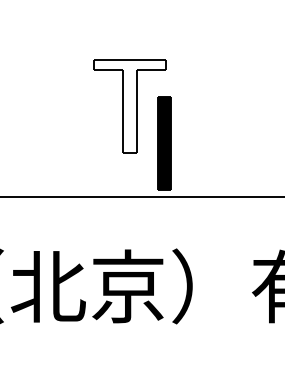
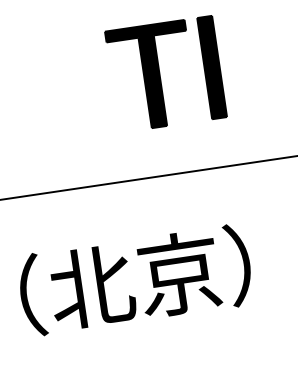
fill: (129, 106) -> (151, 76), added
part: (164, 143) -> (211, 67), moved

